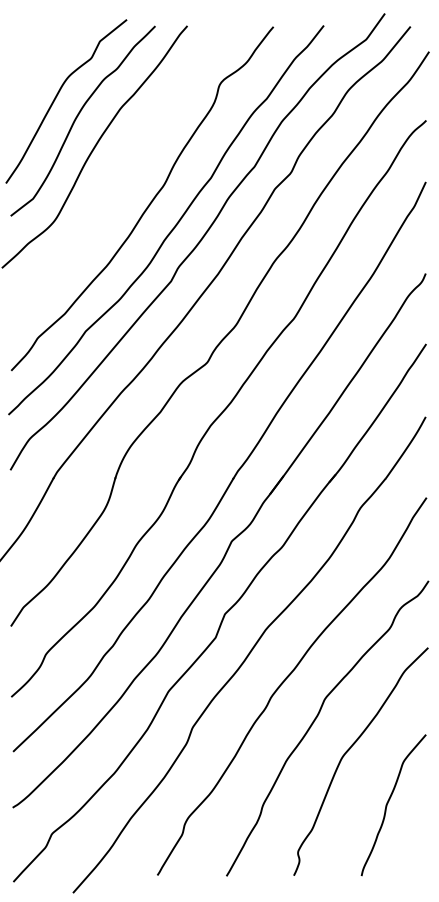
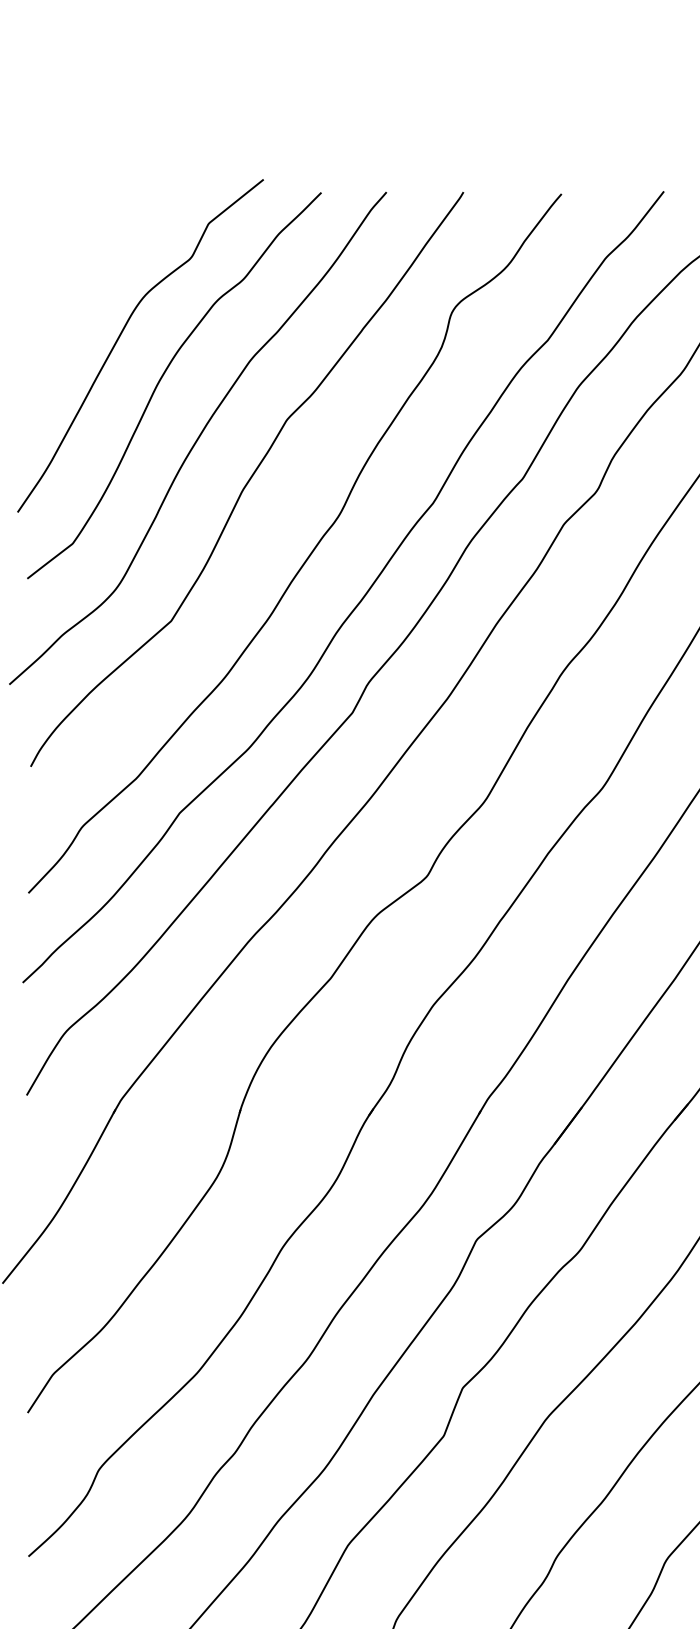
curve: (119, 166) -> (248, 477), added

